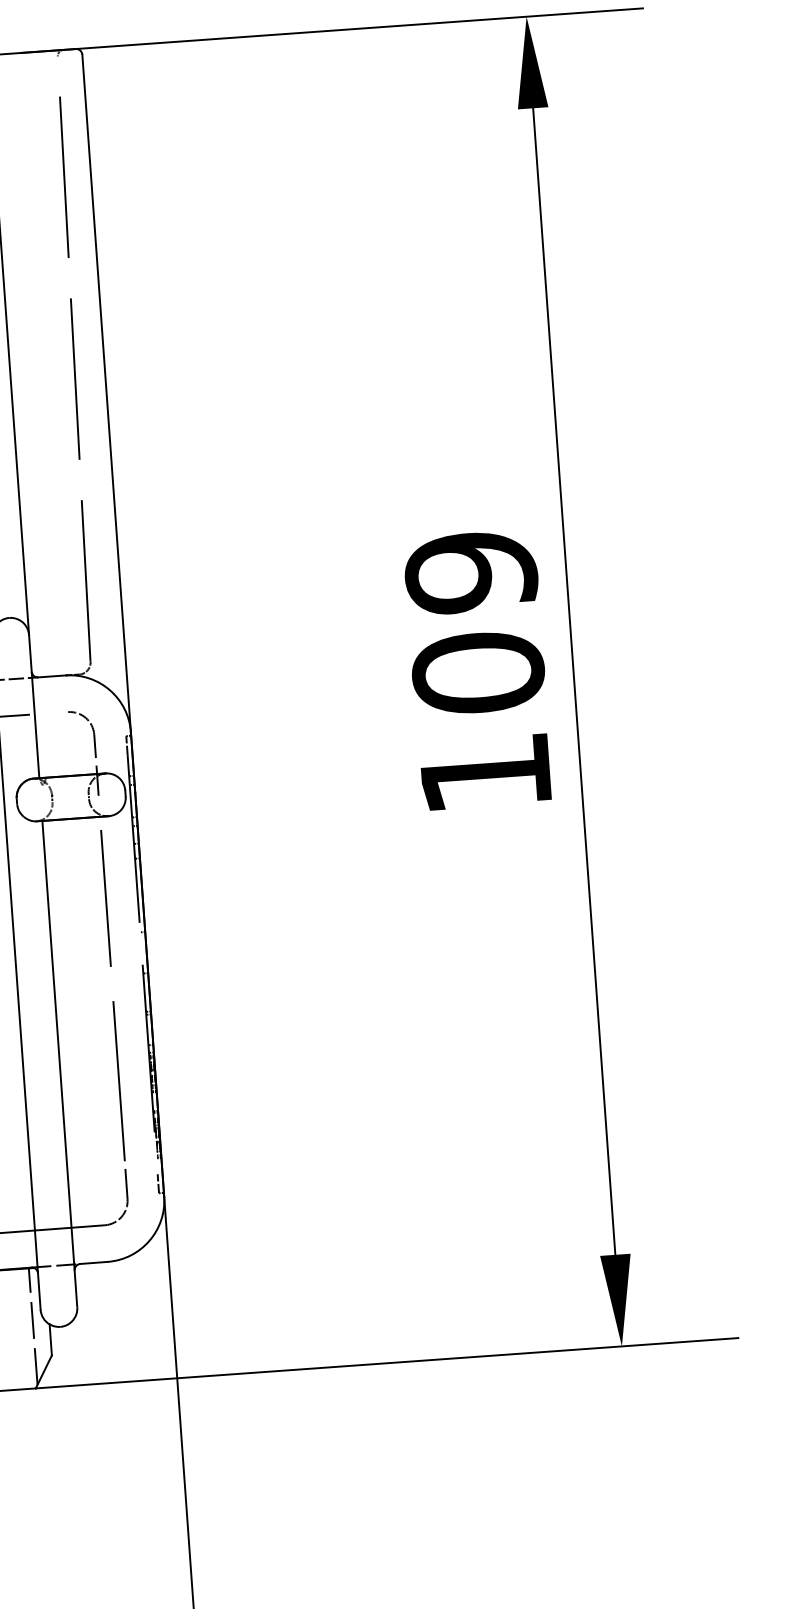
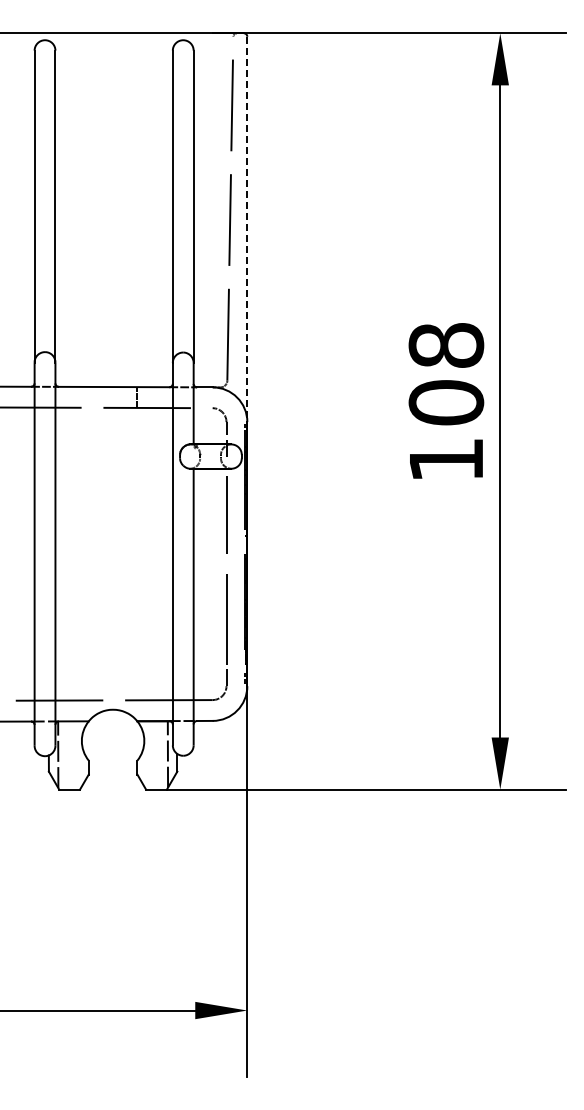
line: (106, 393) -> (247, 229), solid -> dashed
text: (471, 572) -> (446, 345), 109 -> 108

